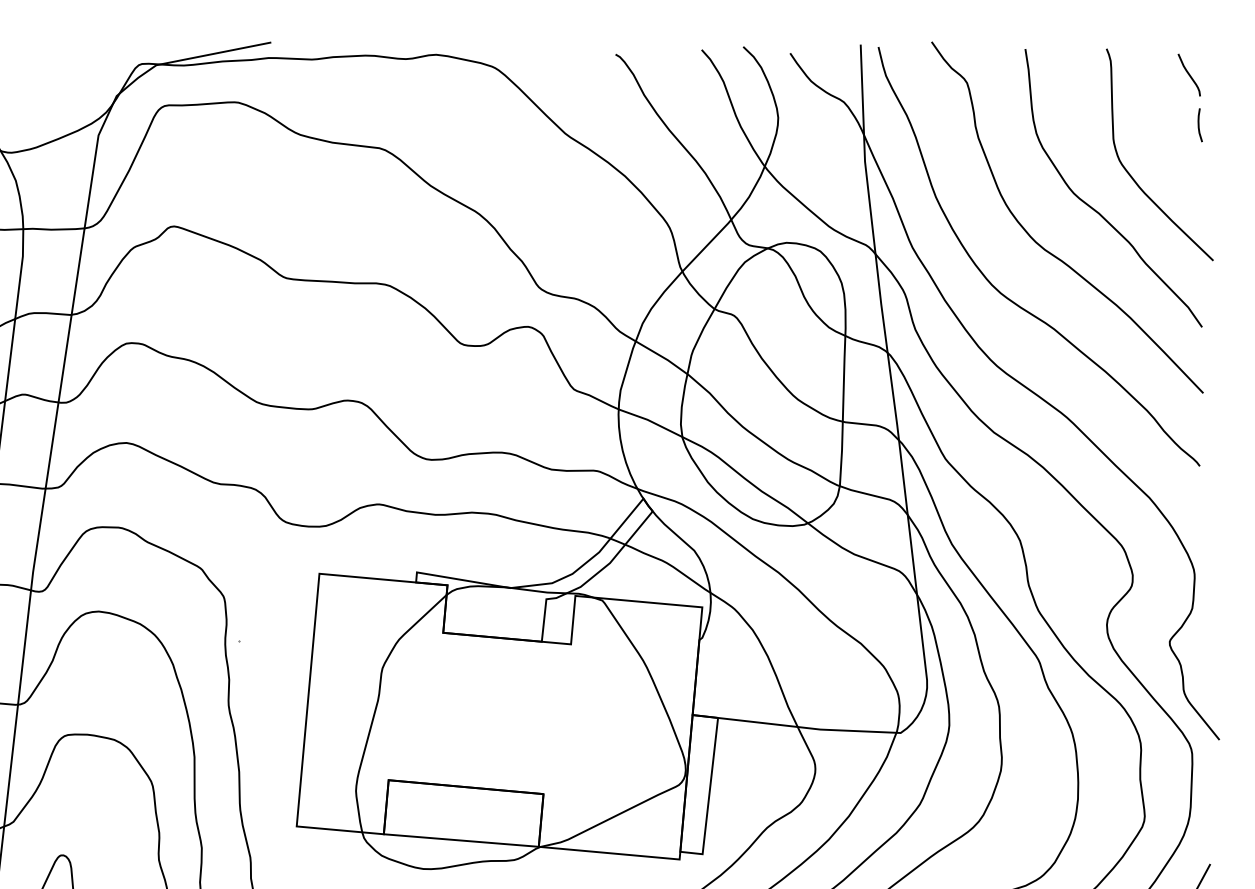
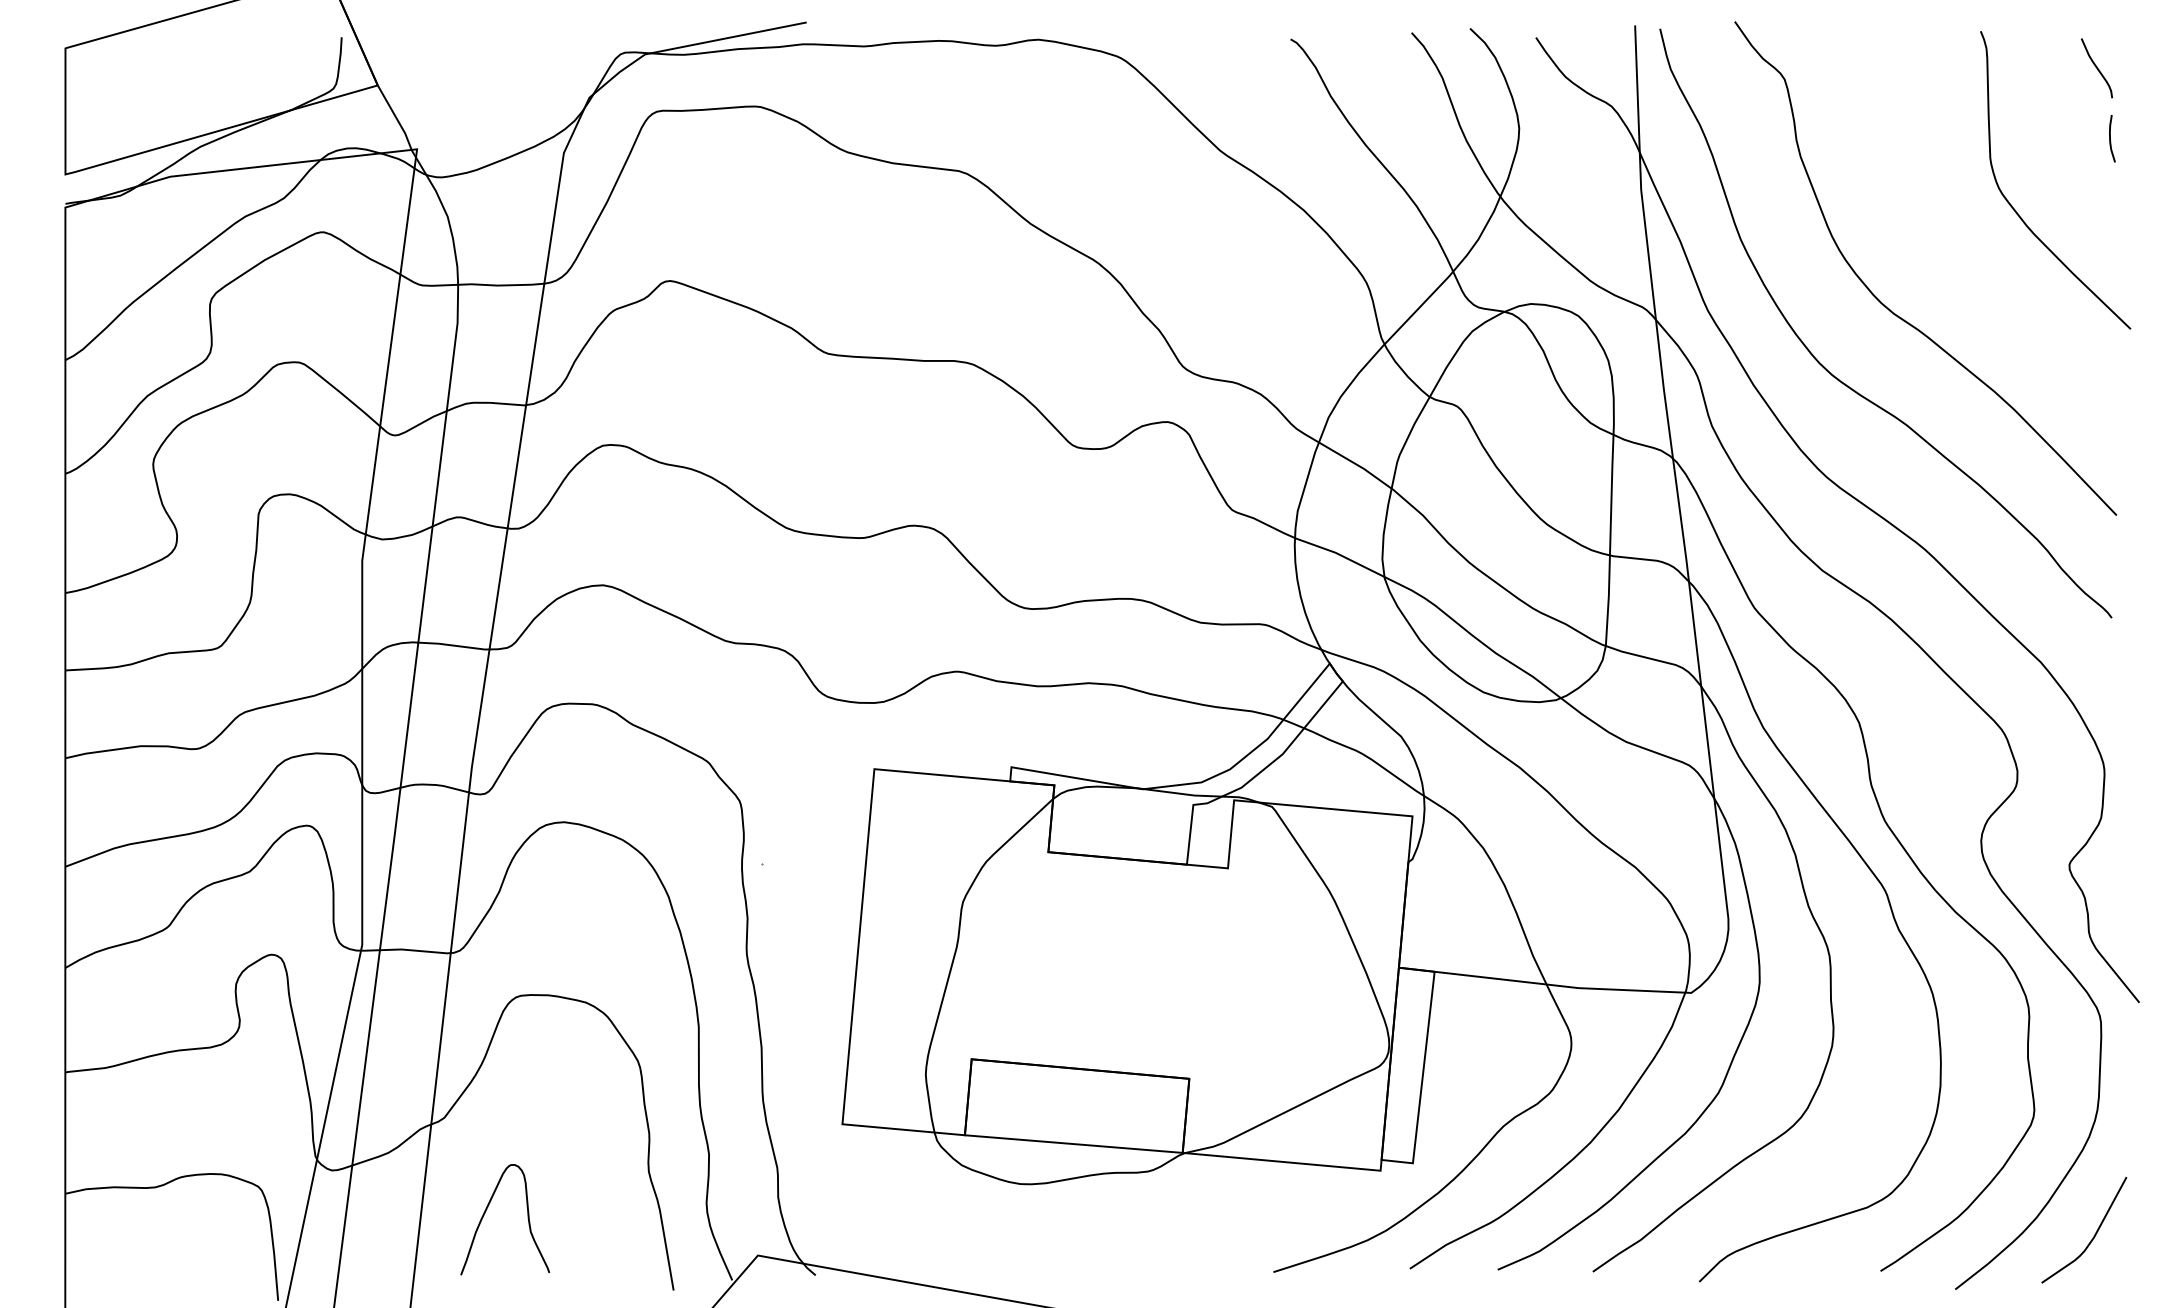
curve: (1096, 210) -> (1966, 258), removed

